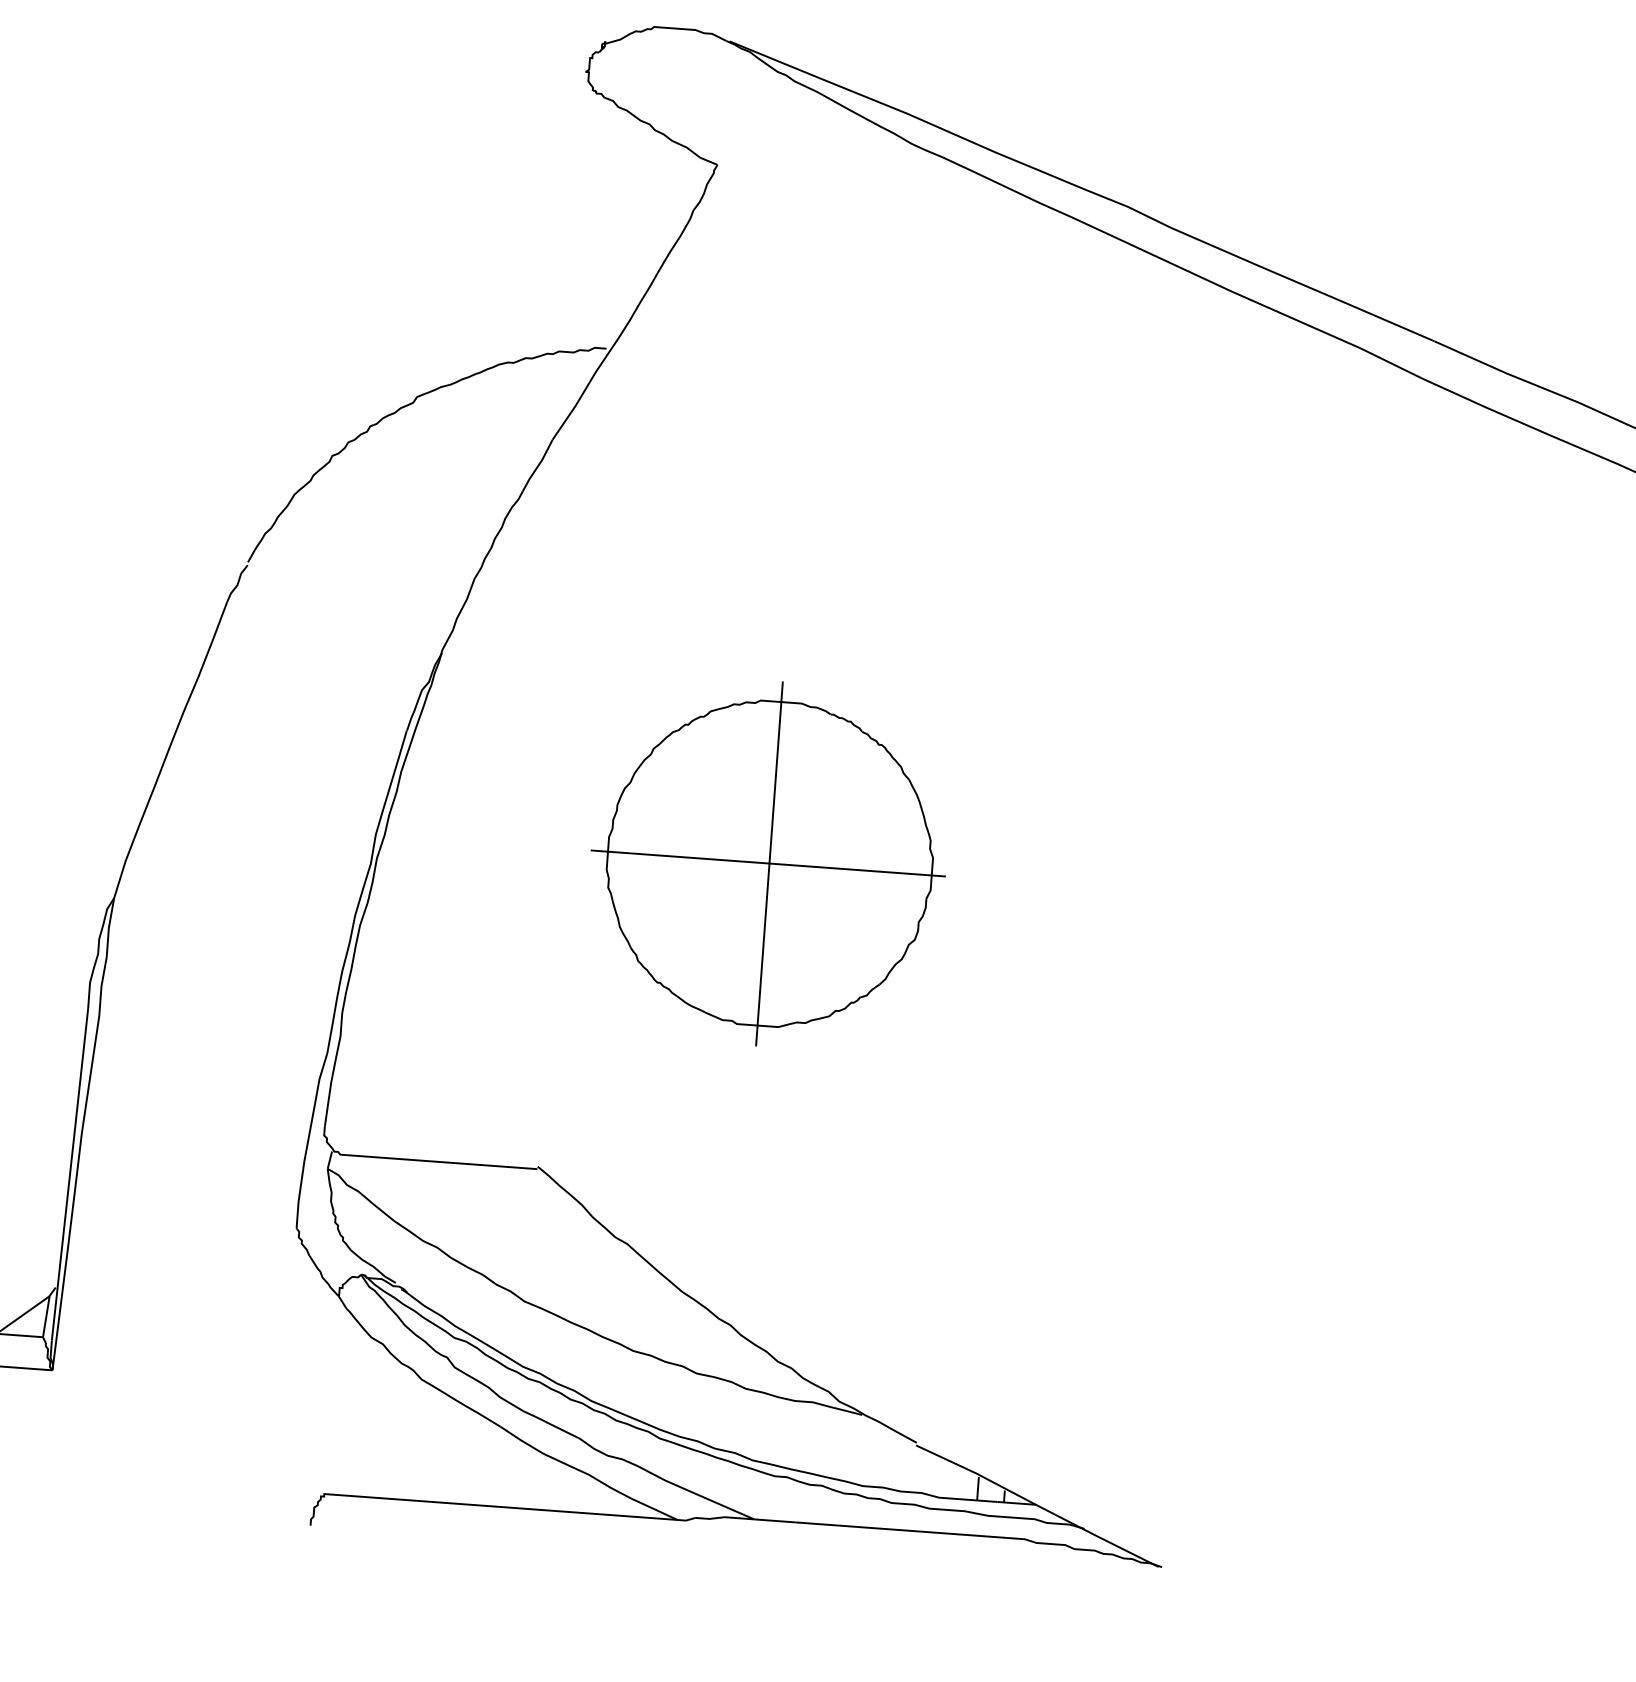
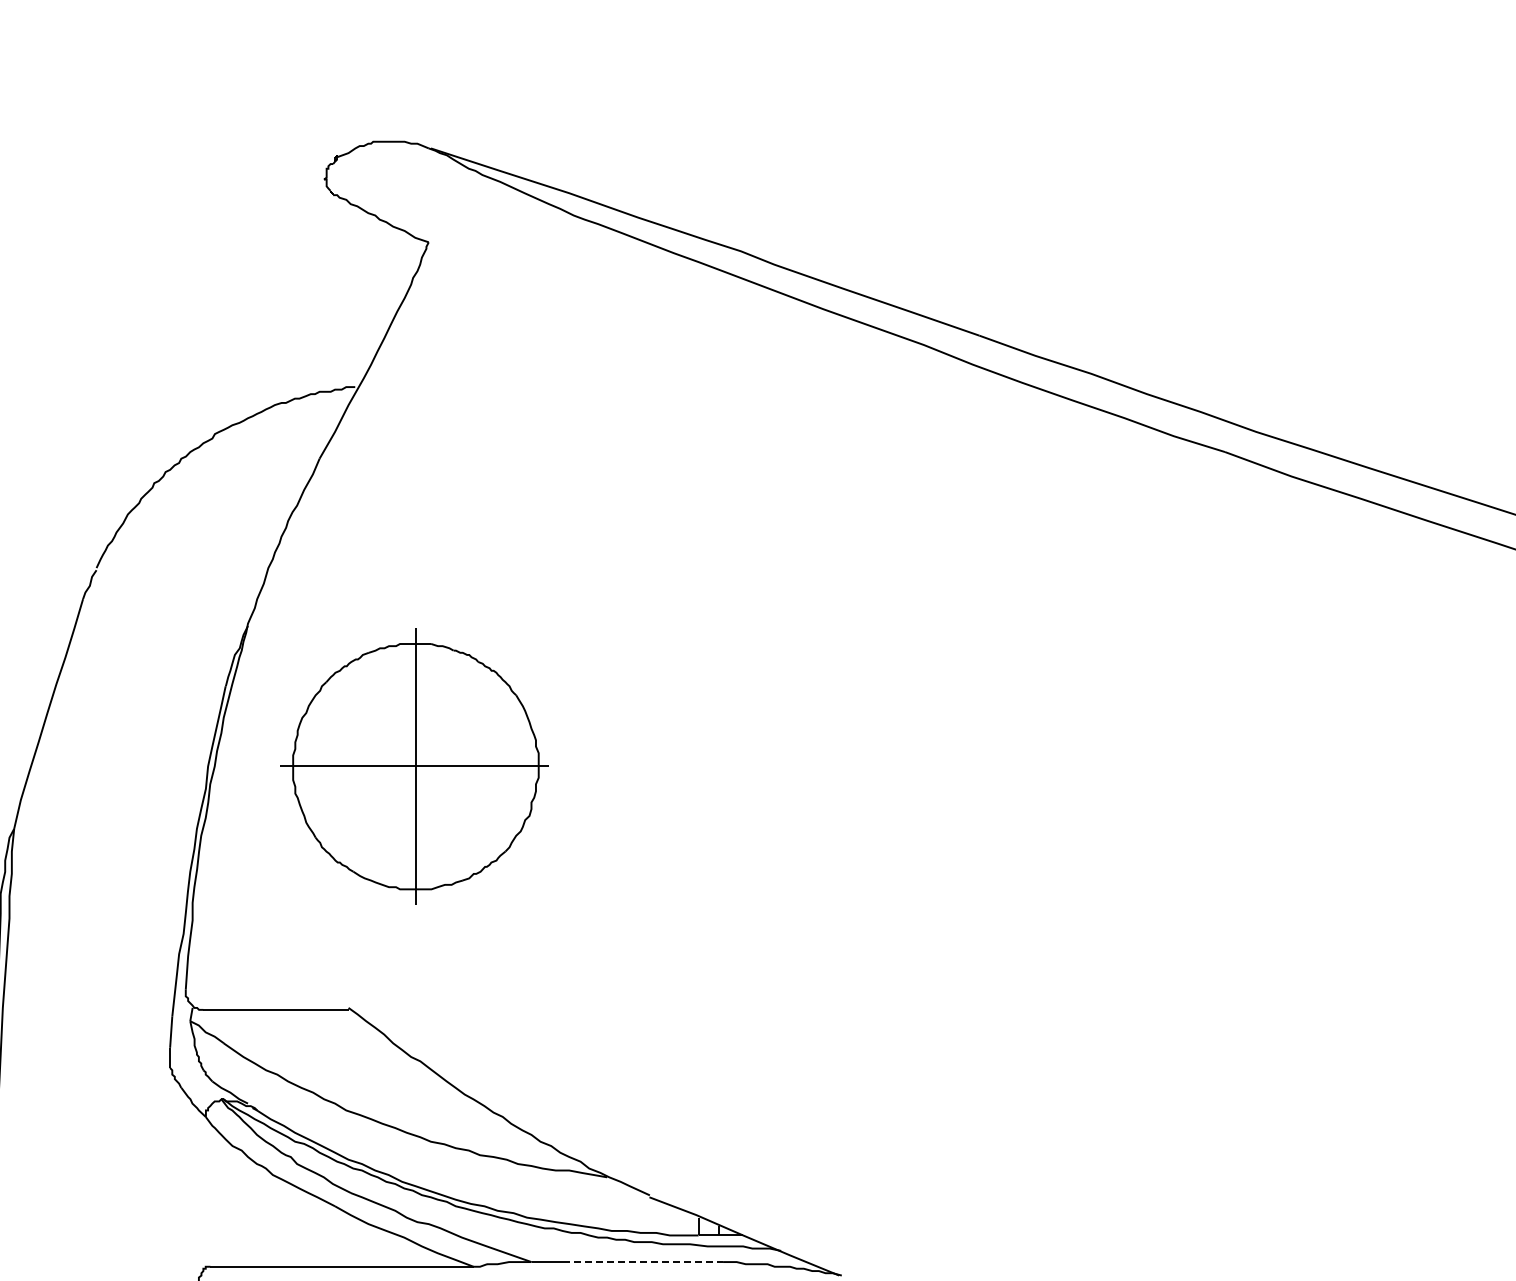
part: (767, 863) -> (414, 766), moved
line: (901, 1530) -> (643, 1262), solid -> dashed

